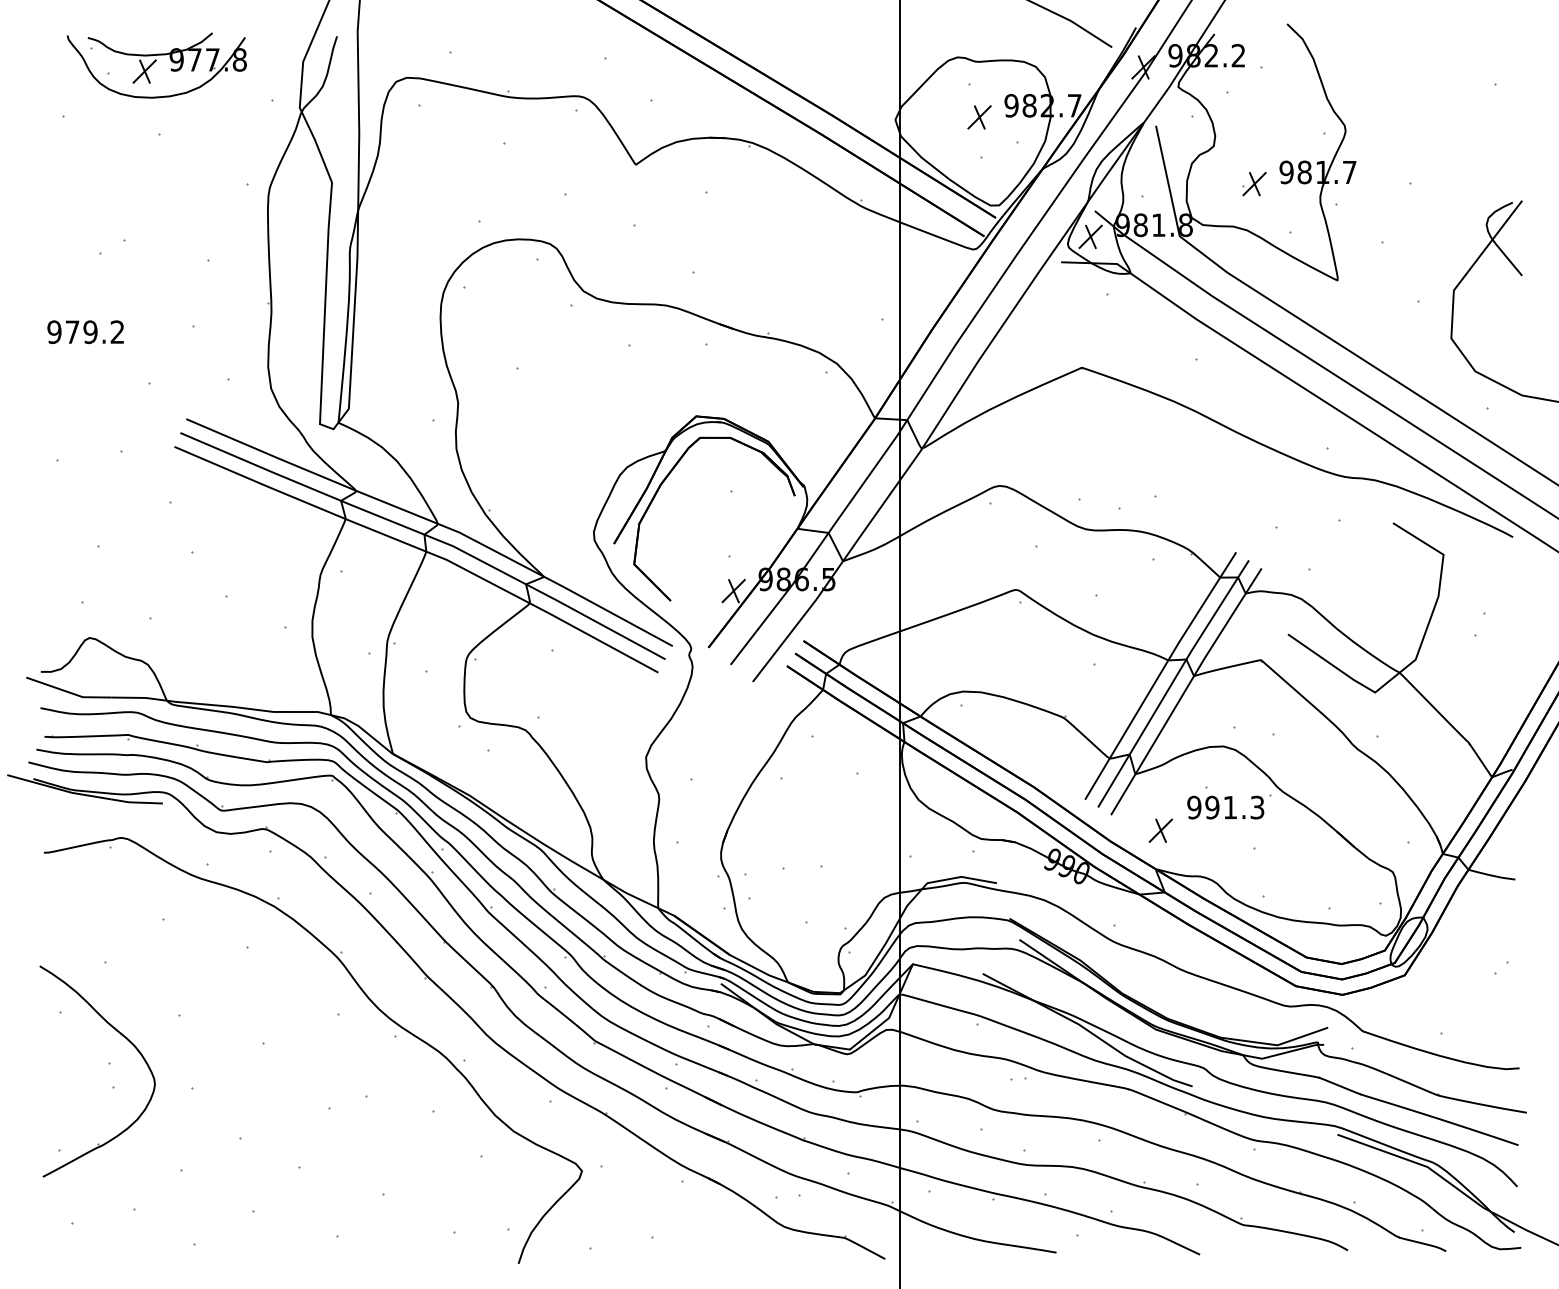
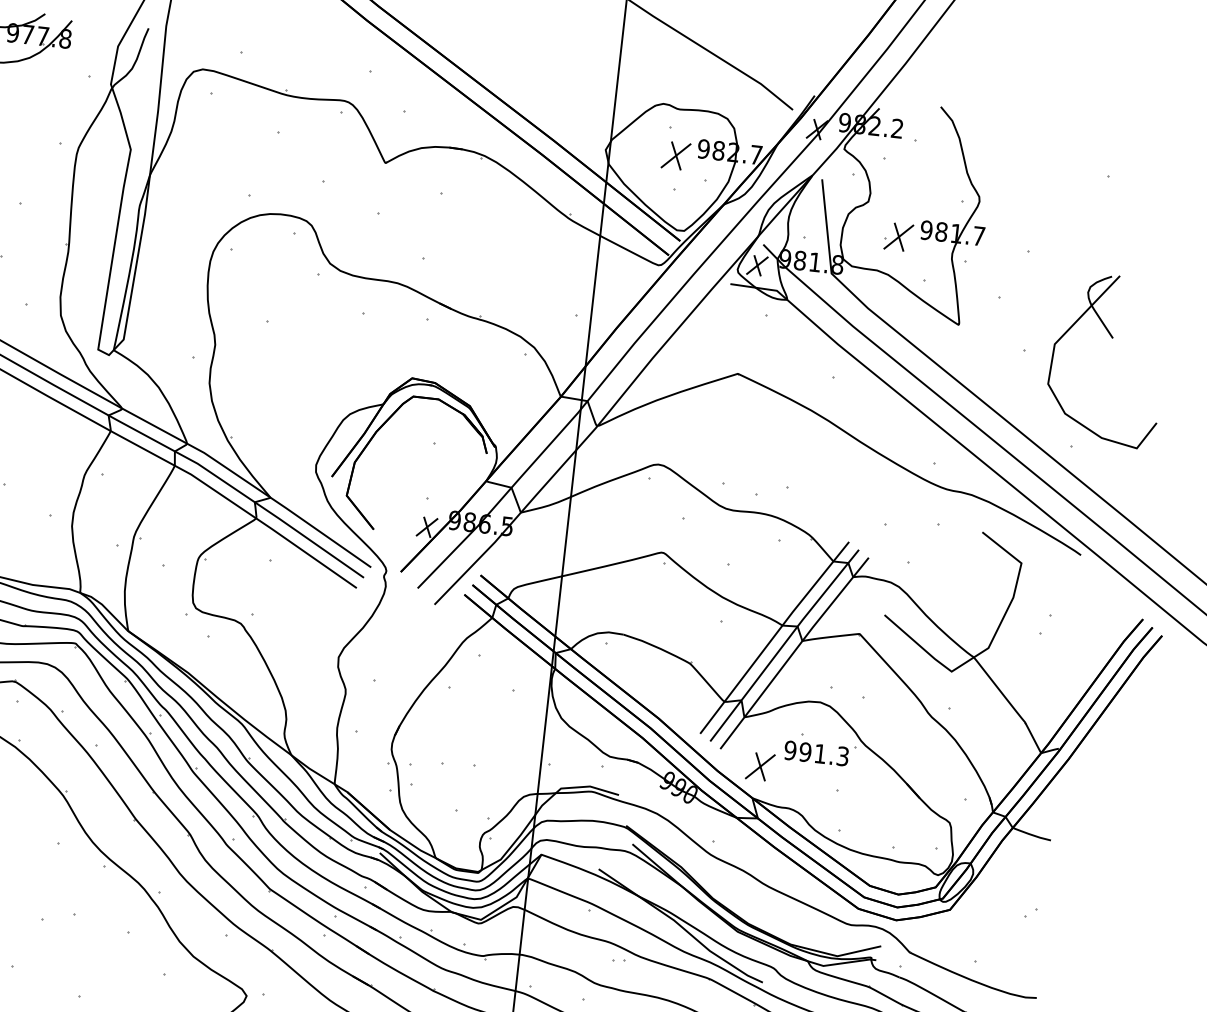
part: (979, 117) -> (675, 155), size x1.4
part: (1254, 183) -> (898, 236), size x1.4
part: (1160, 830) -> (760, 766), size x1.4

